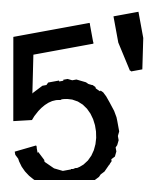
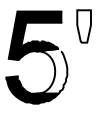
fill: (130, 42) -> (83, 26), removed
fill: (89, 126) -> (51, 70), removed

